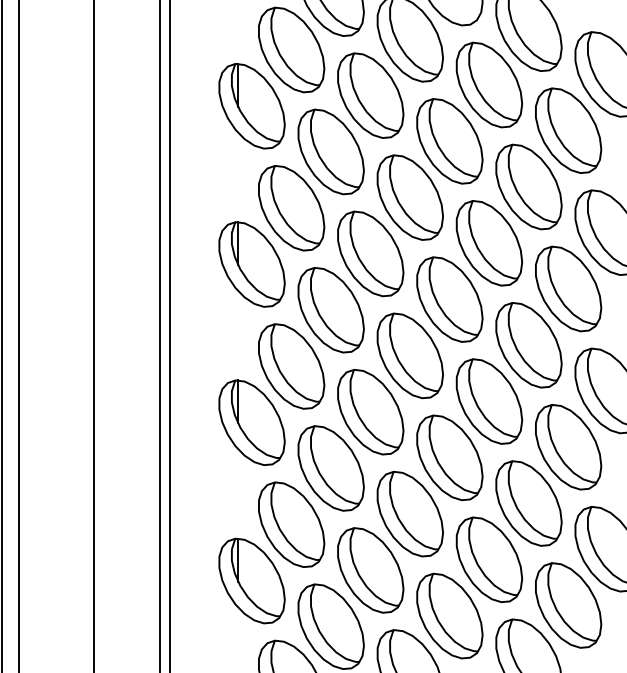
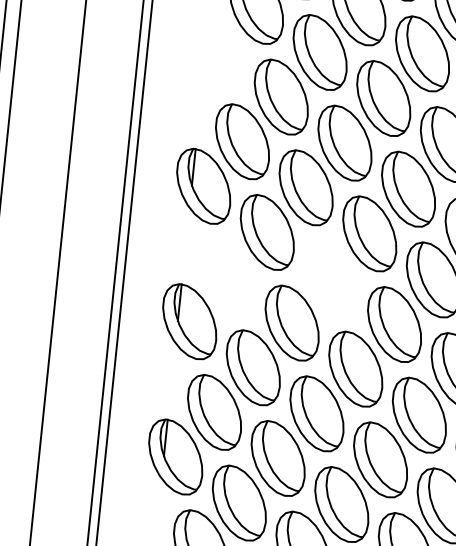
part: (251, 106) -> (217, 51), removed
part: (409, 355) -> (330, 278), removed
part: (291, 366) -> (228, 277), removed

